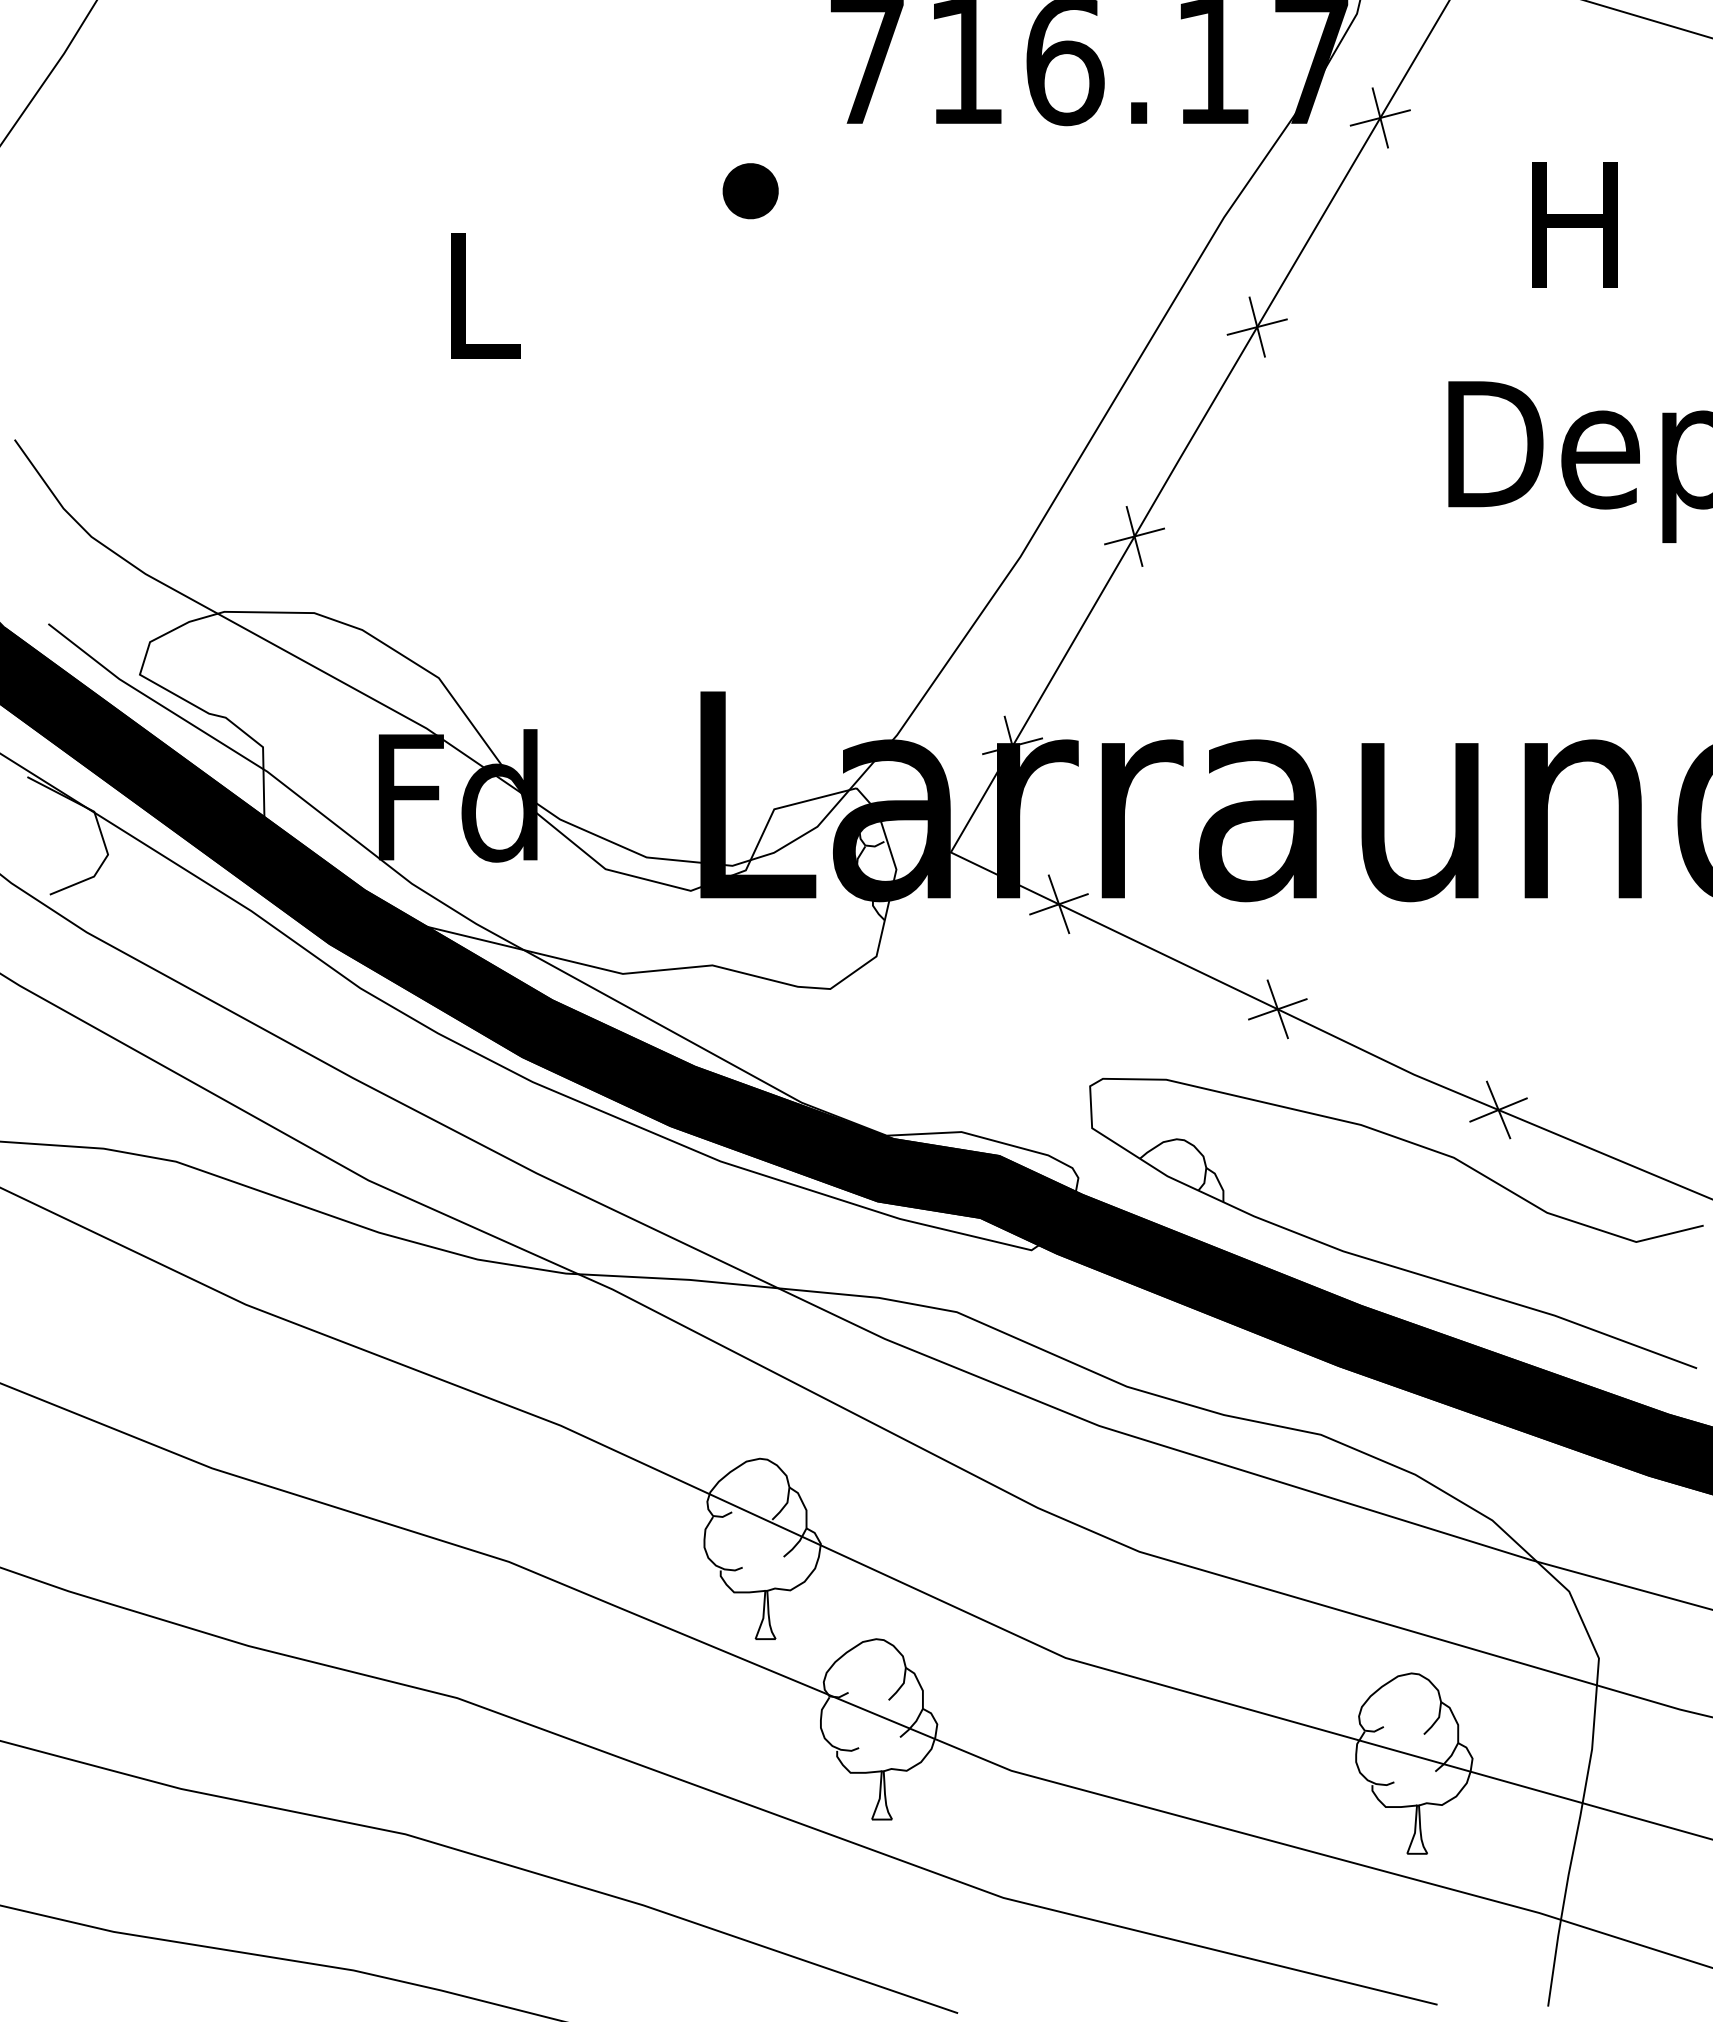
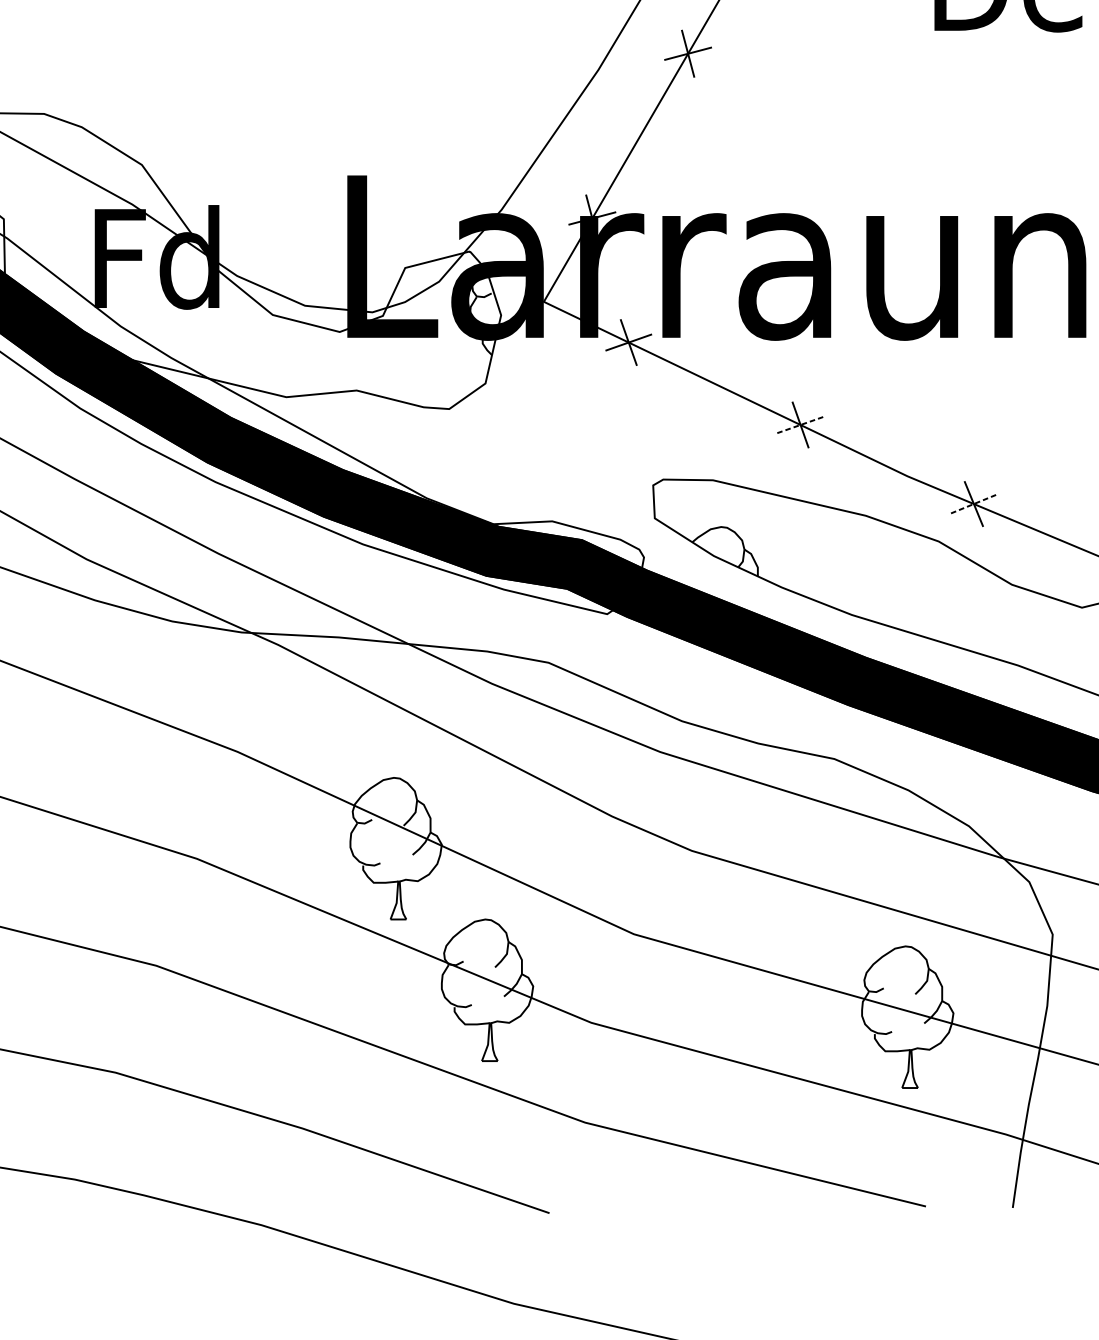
line: (1277, 1009) -> (800, 425), solid -> dashed
line: (1498, 1110) -> (973, 504), solid -> dashed

